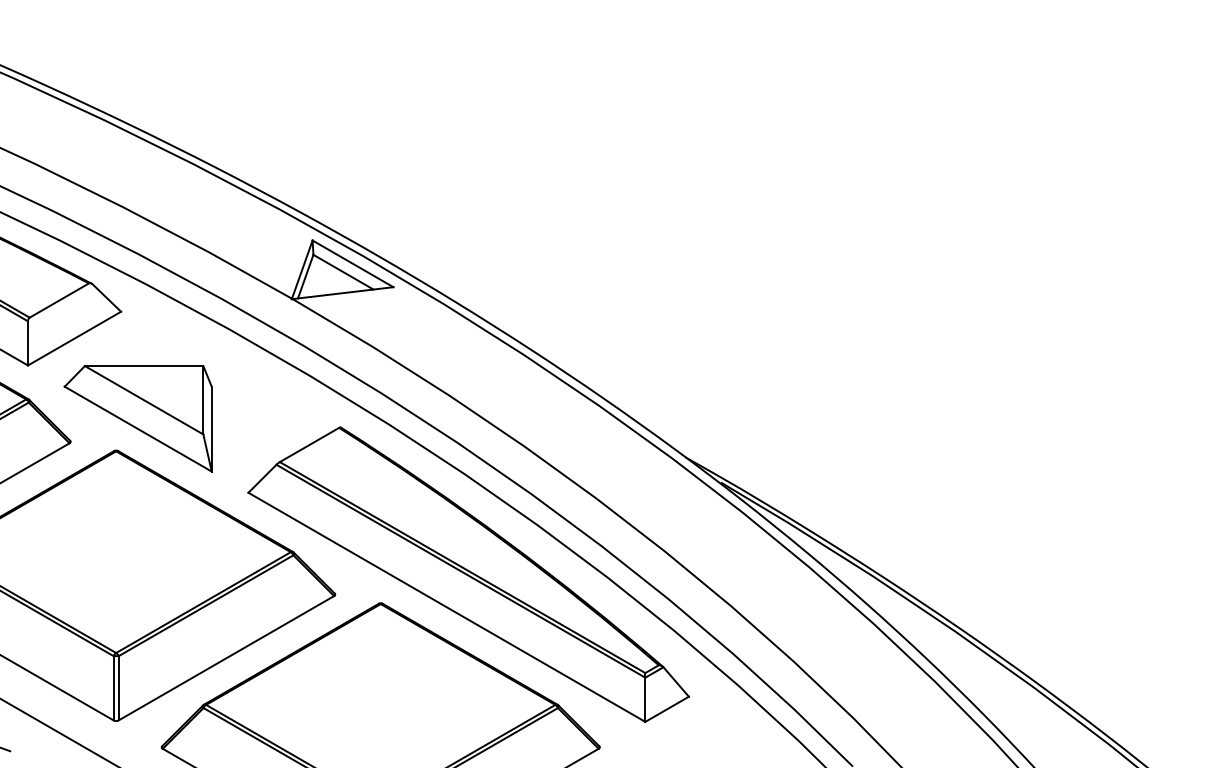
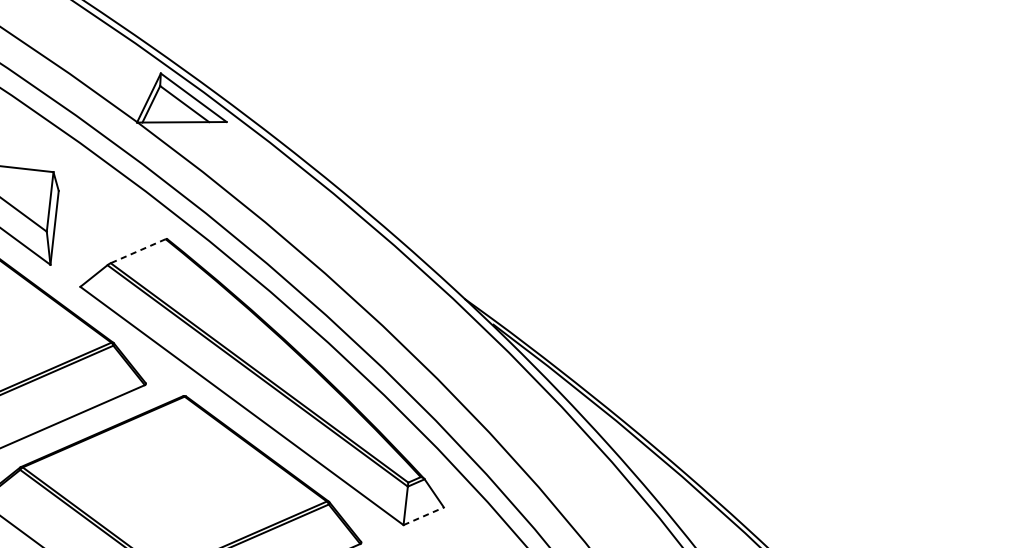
line: (309, 445) -> (138, 251), solid -> dashed
line: (667, 709) -> (424, 516), solid -> dashed

